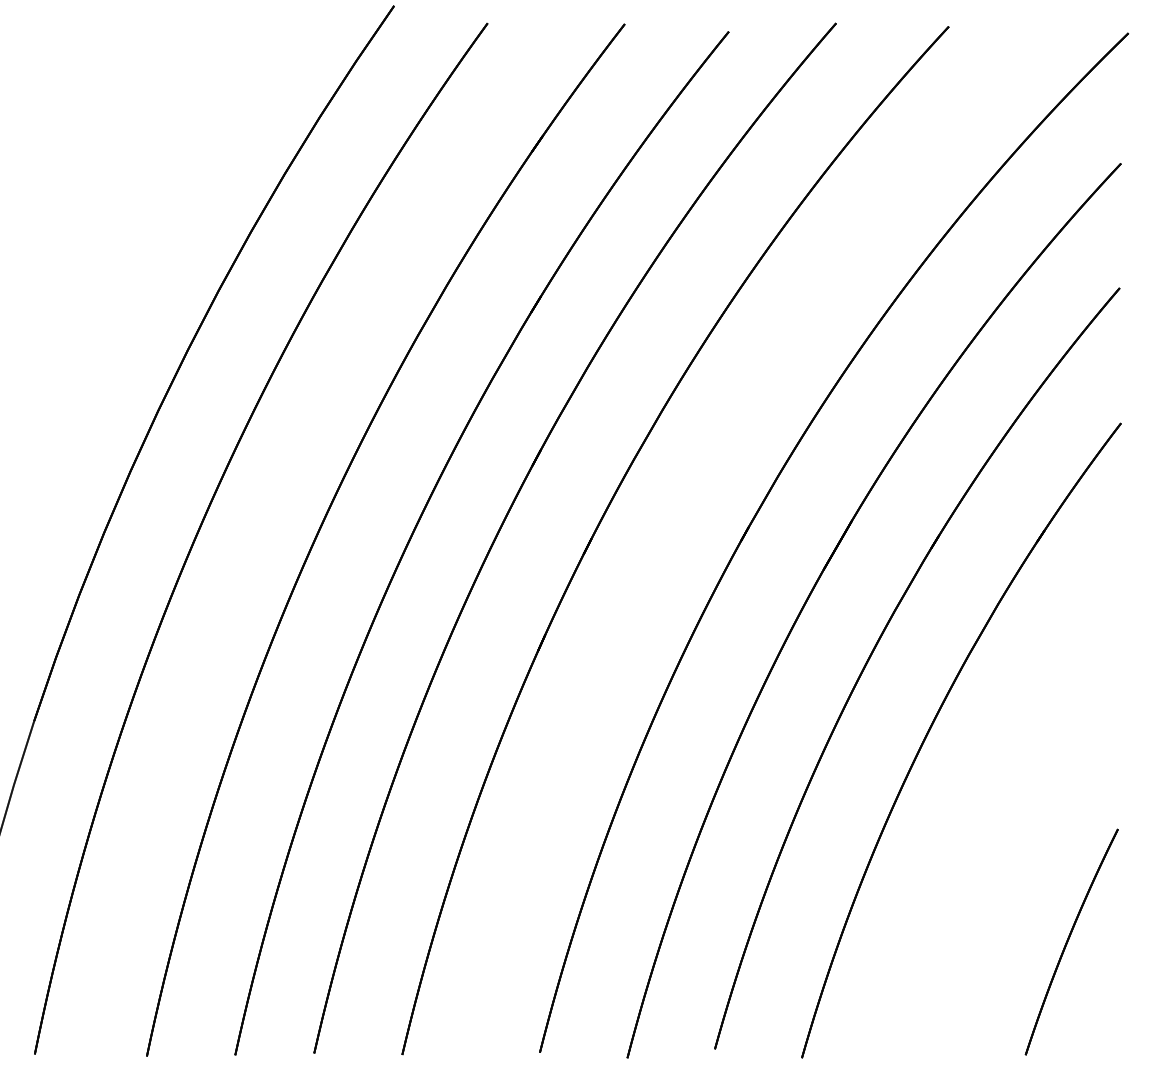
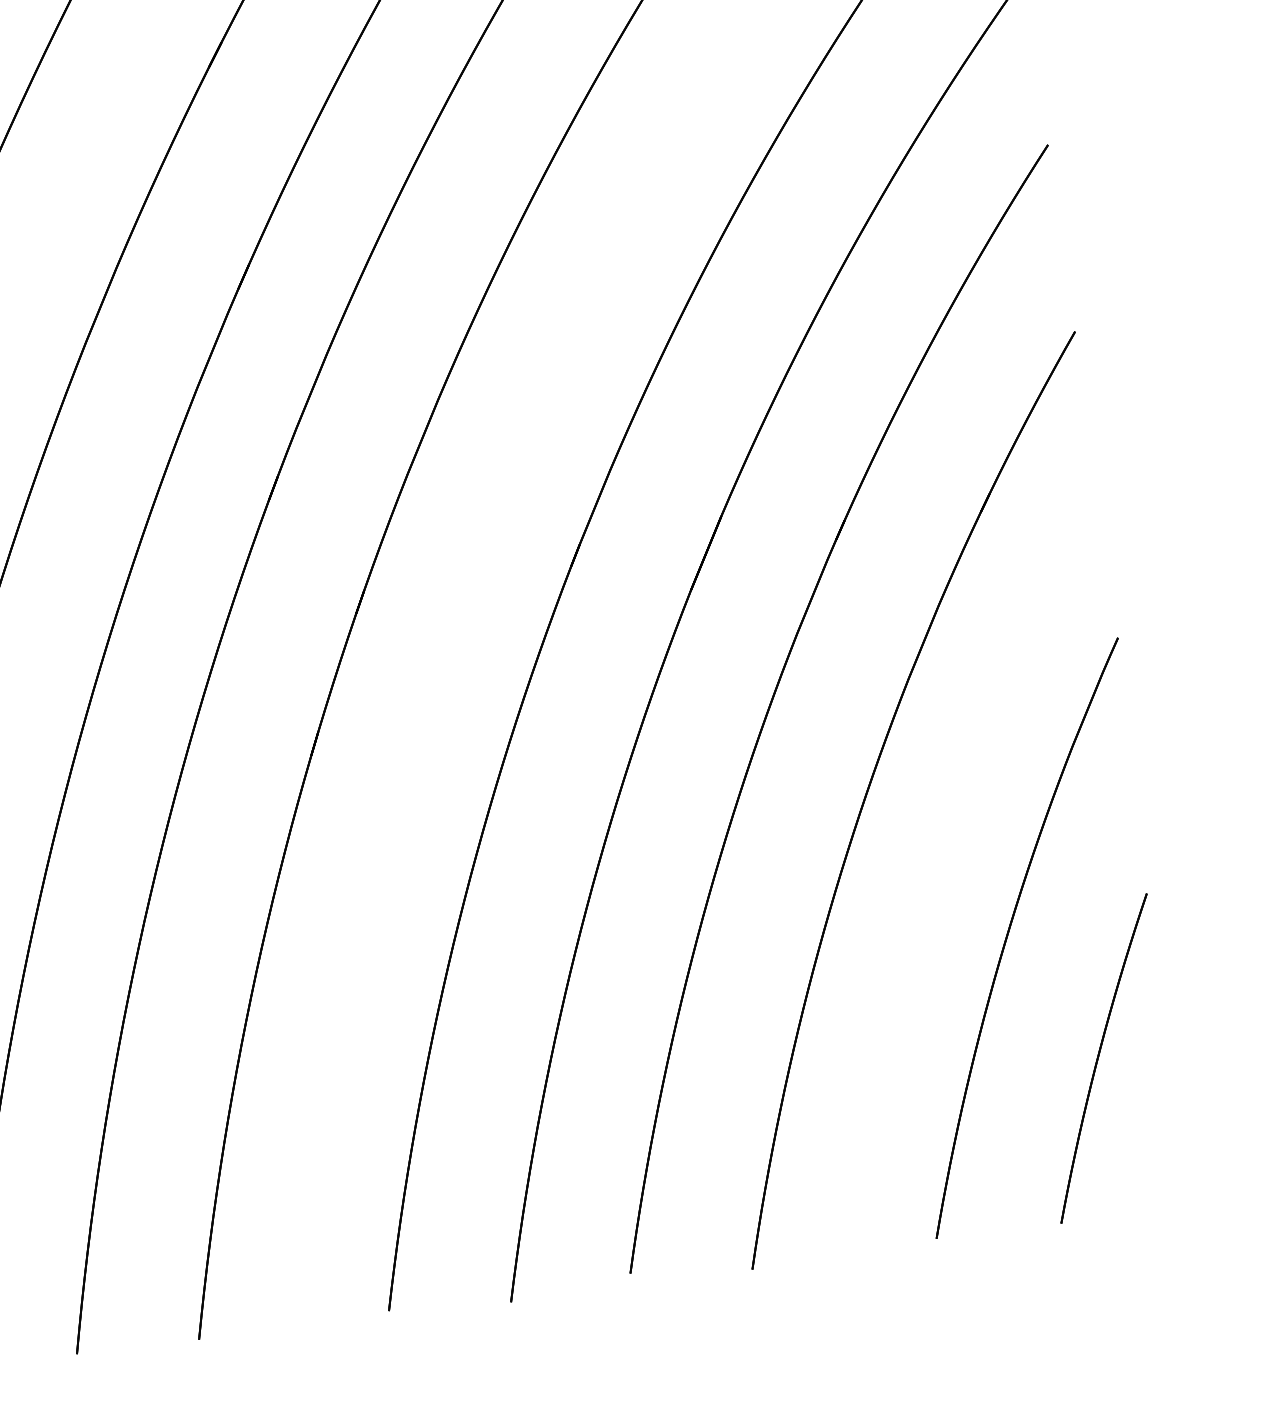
part: (1016, 845) -> (1009, 935), added

